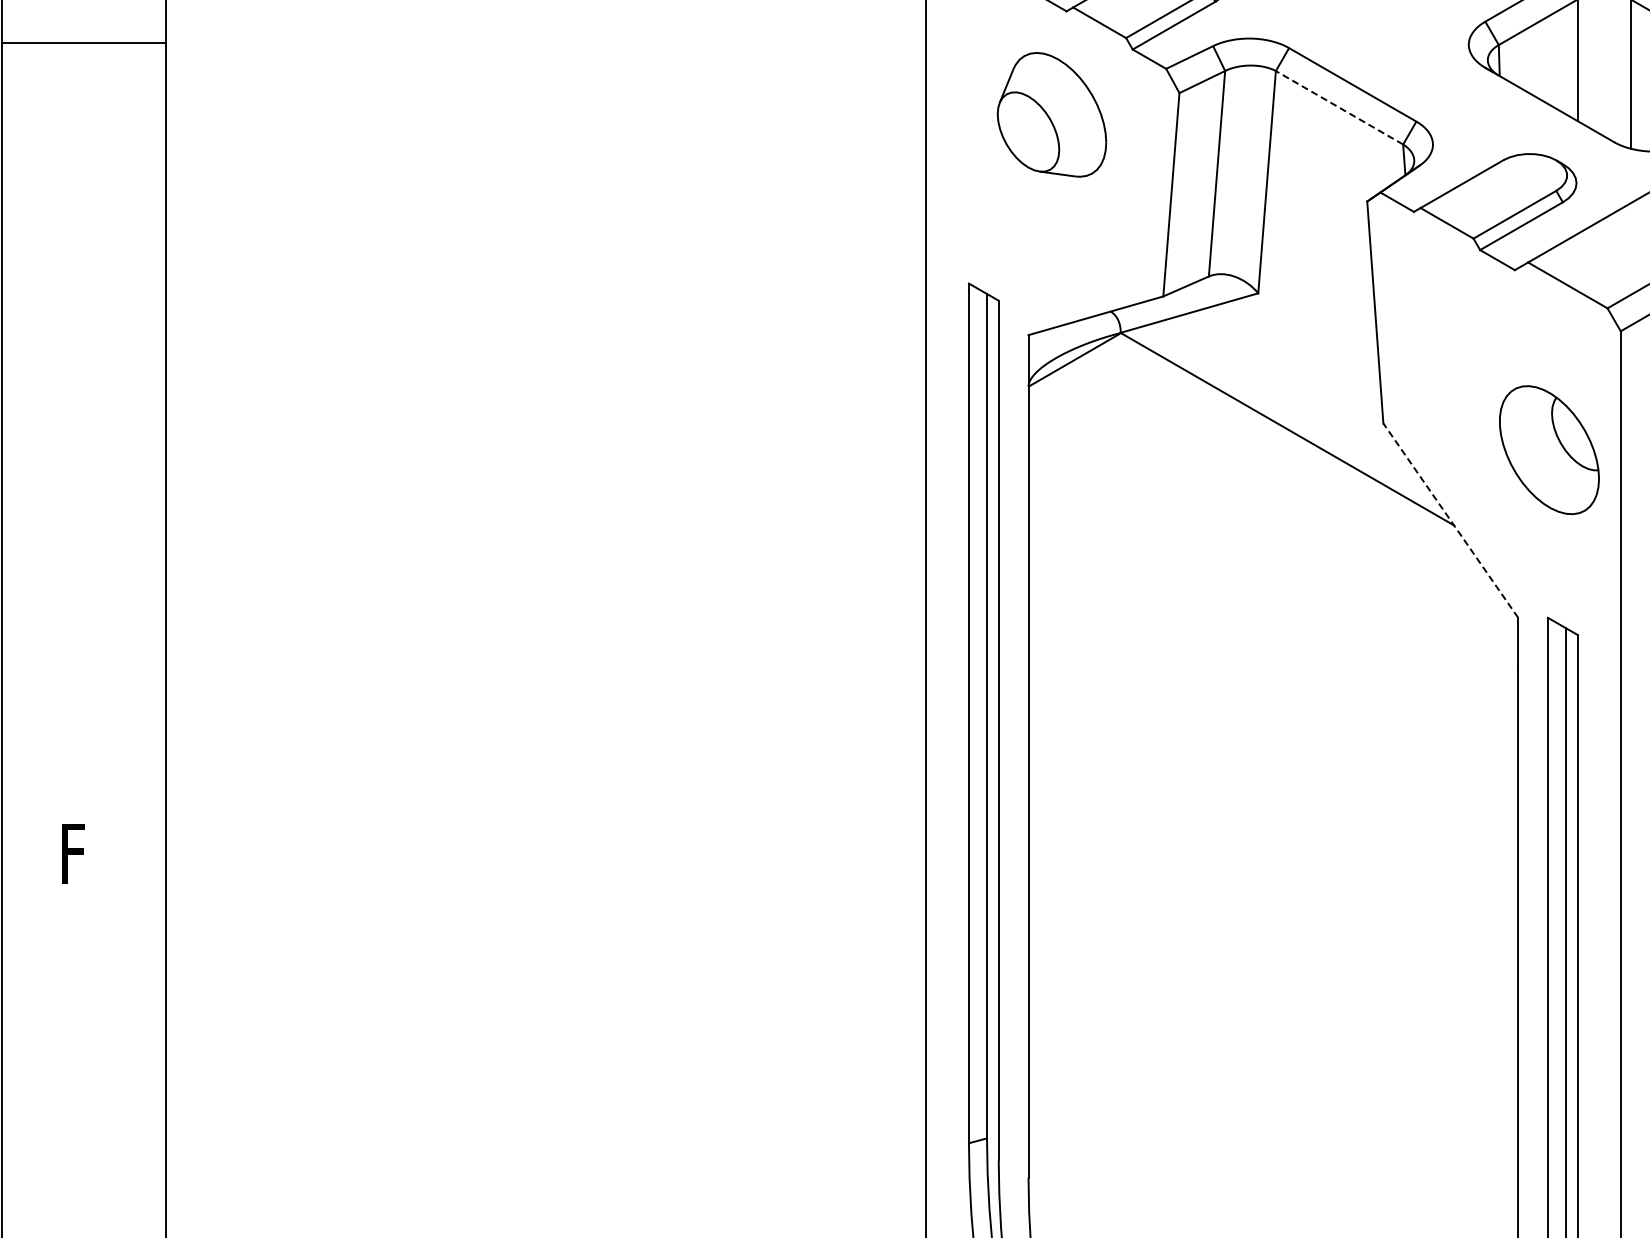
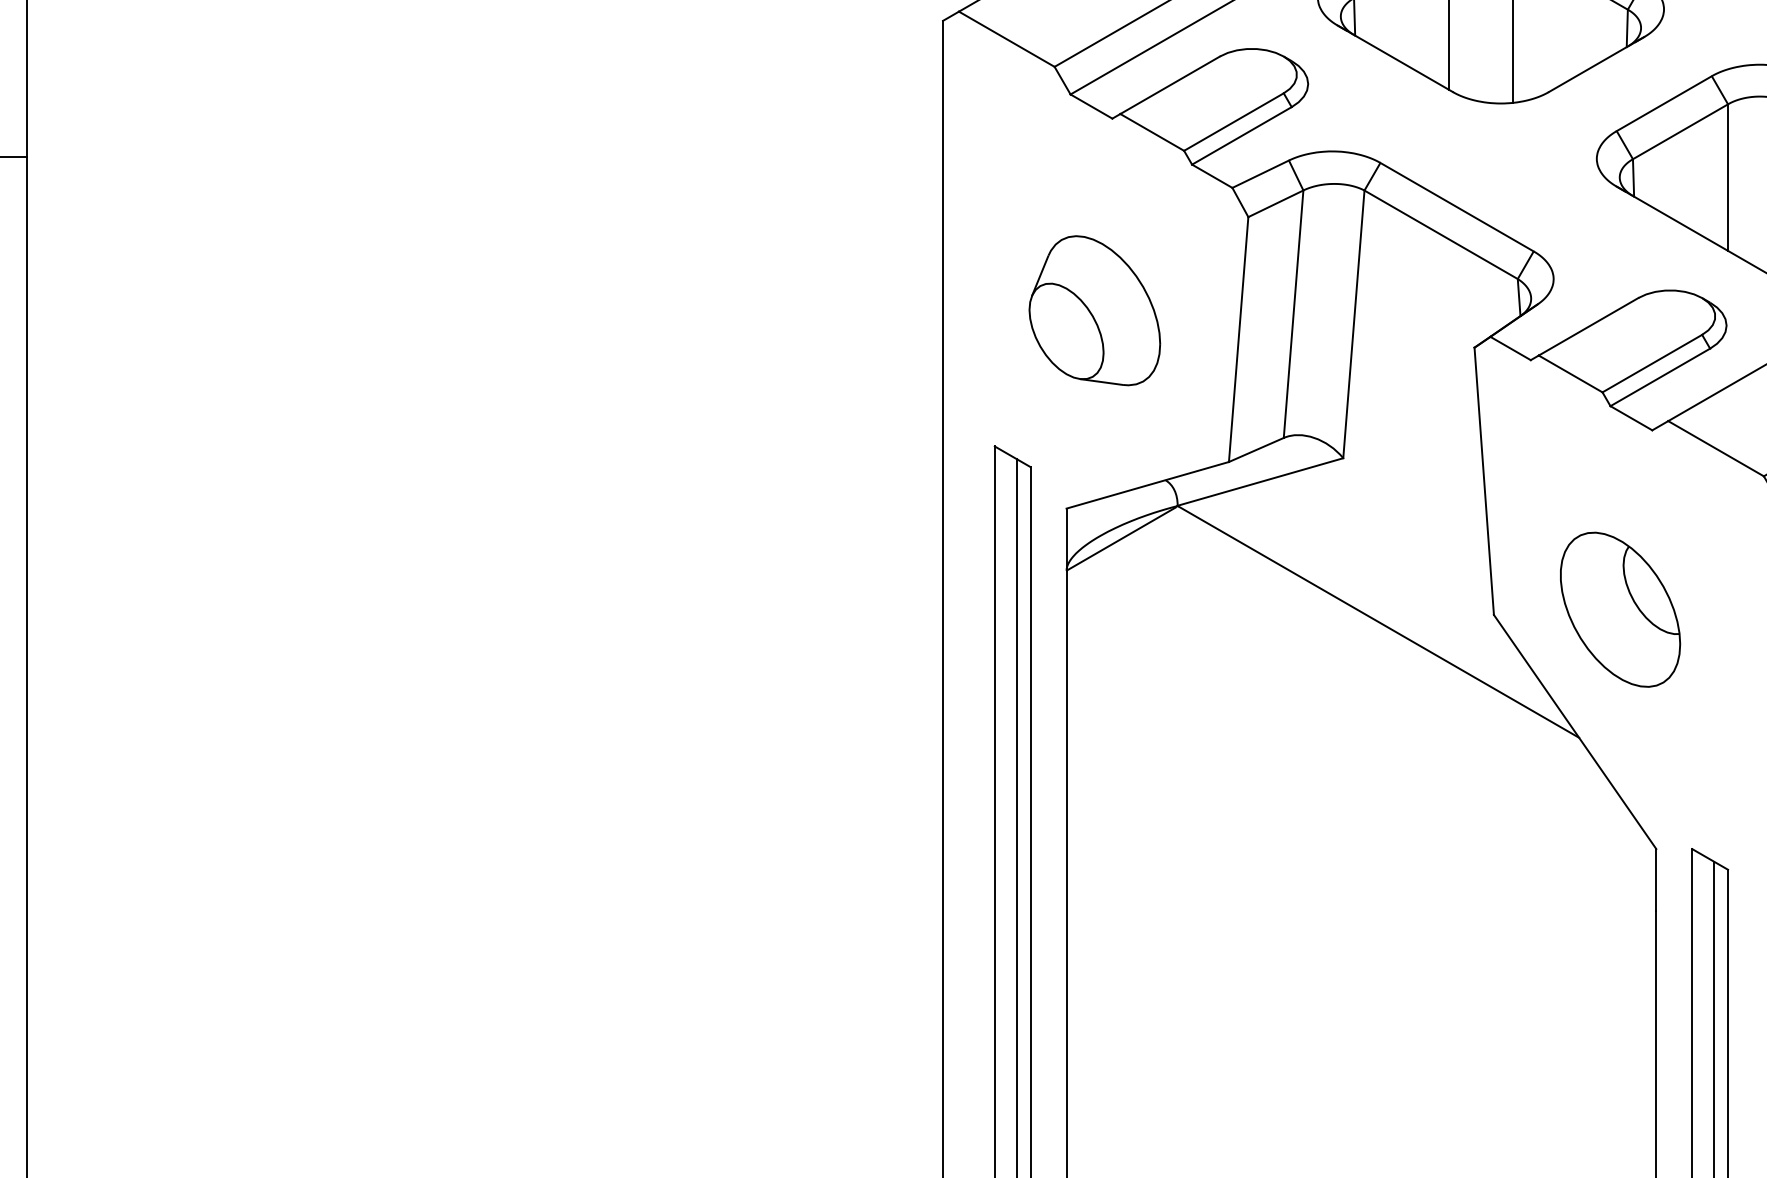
line: (1339, 107) -> (1441, 234), dashed -> solid
part: (1051, 114) -> (1094, 310), moved
part: (1549, 450) -> (1620, 610), moved
line: (1450, 520) -> (1574, 731), dashed -> solid

